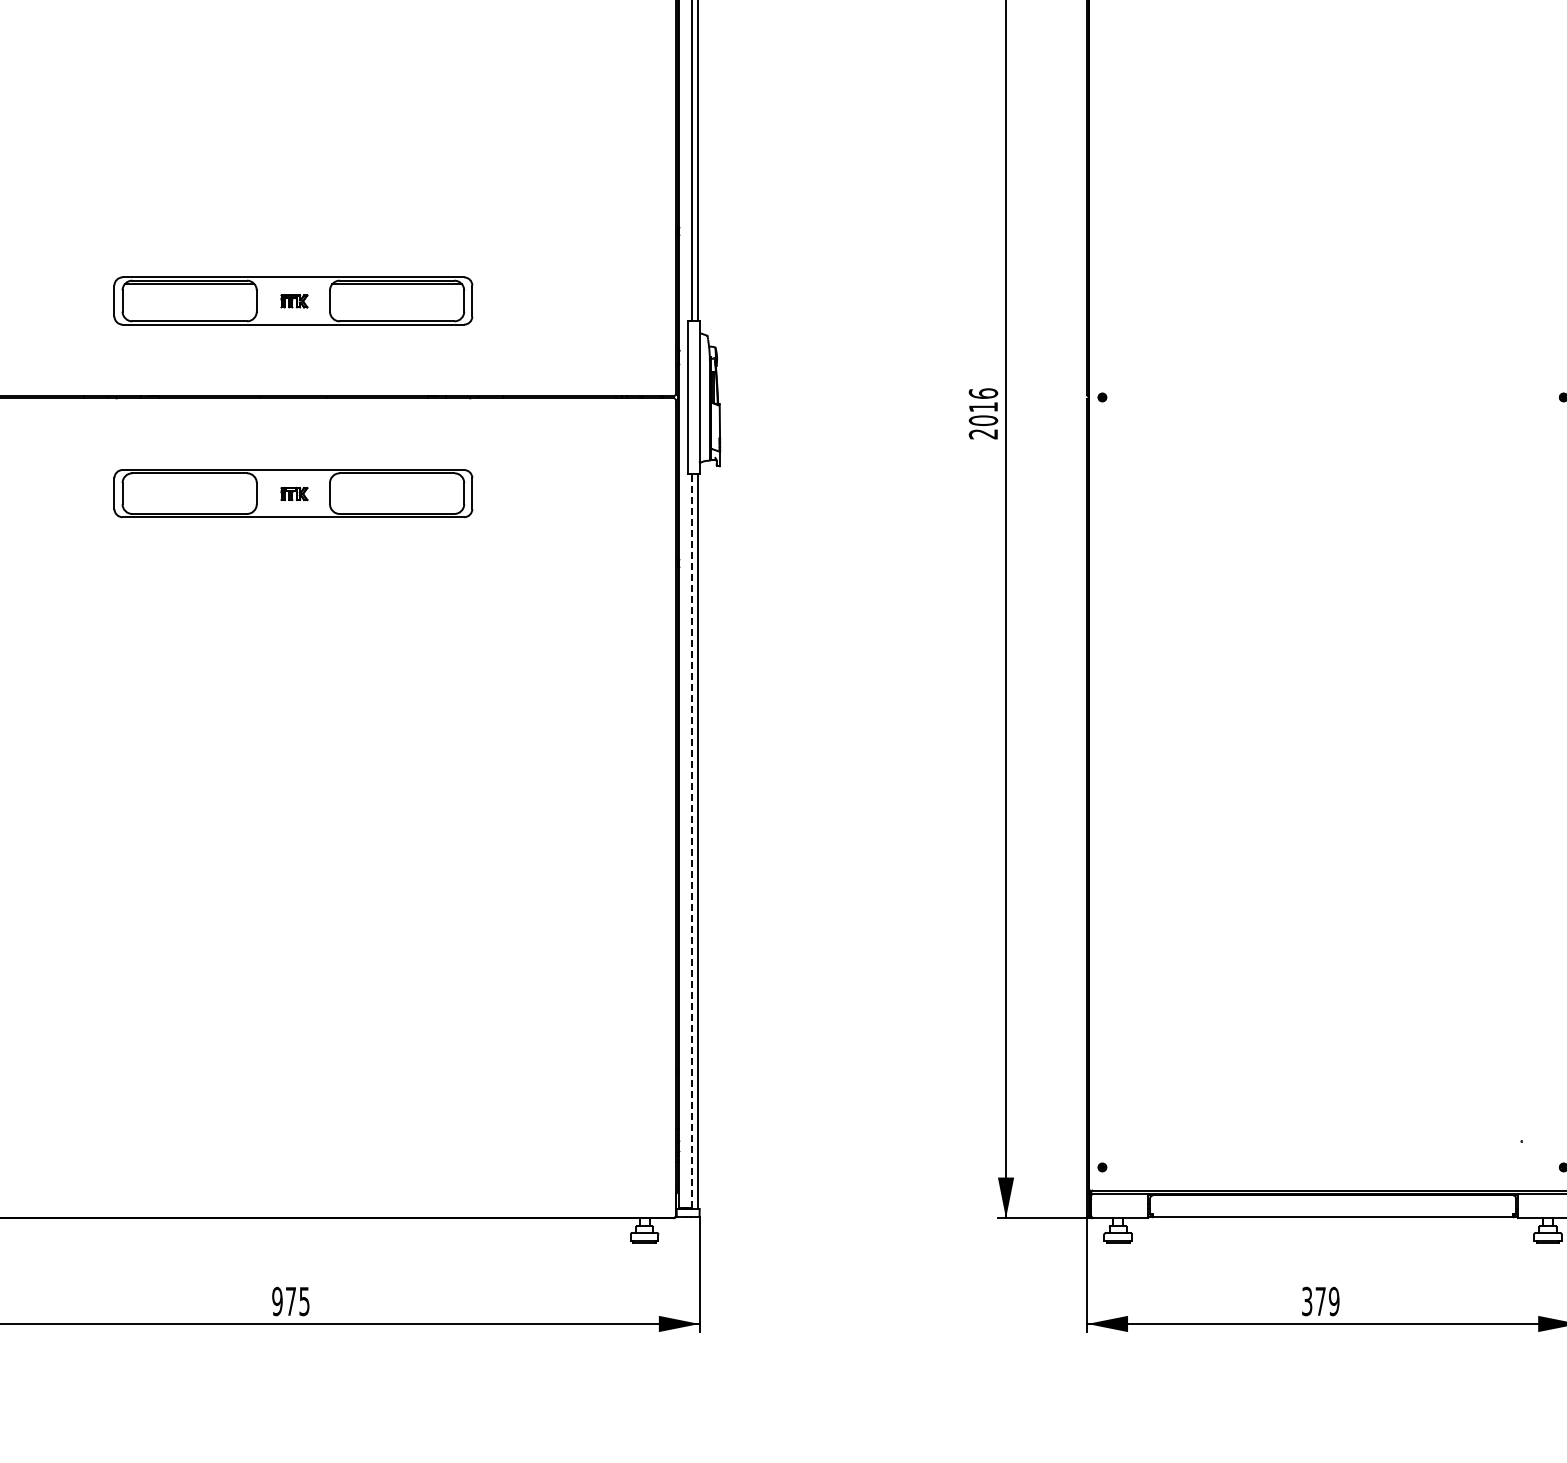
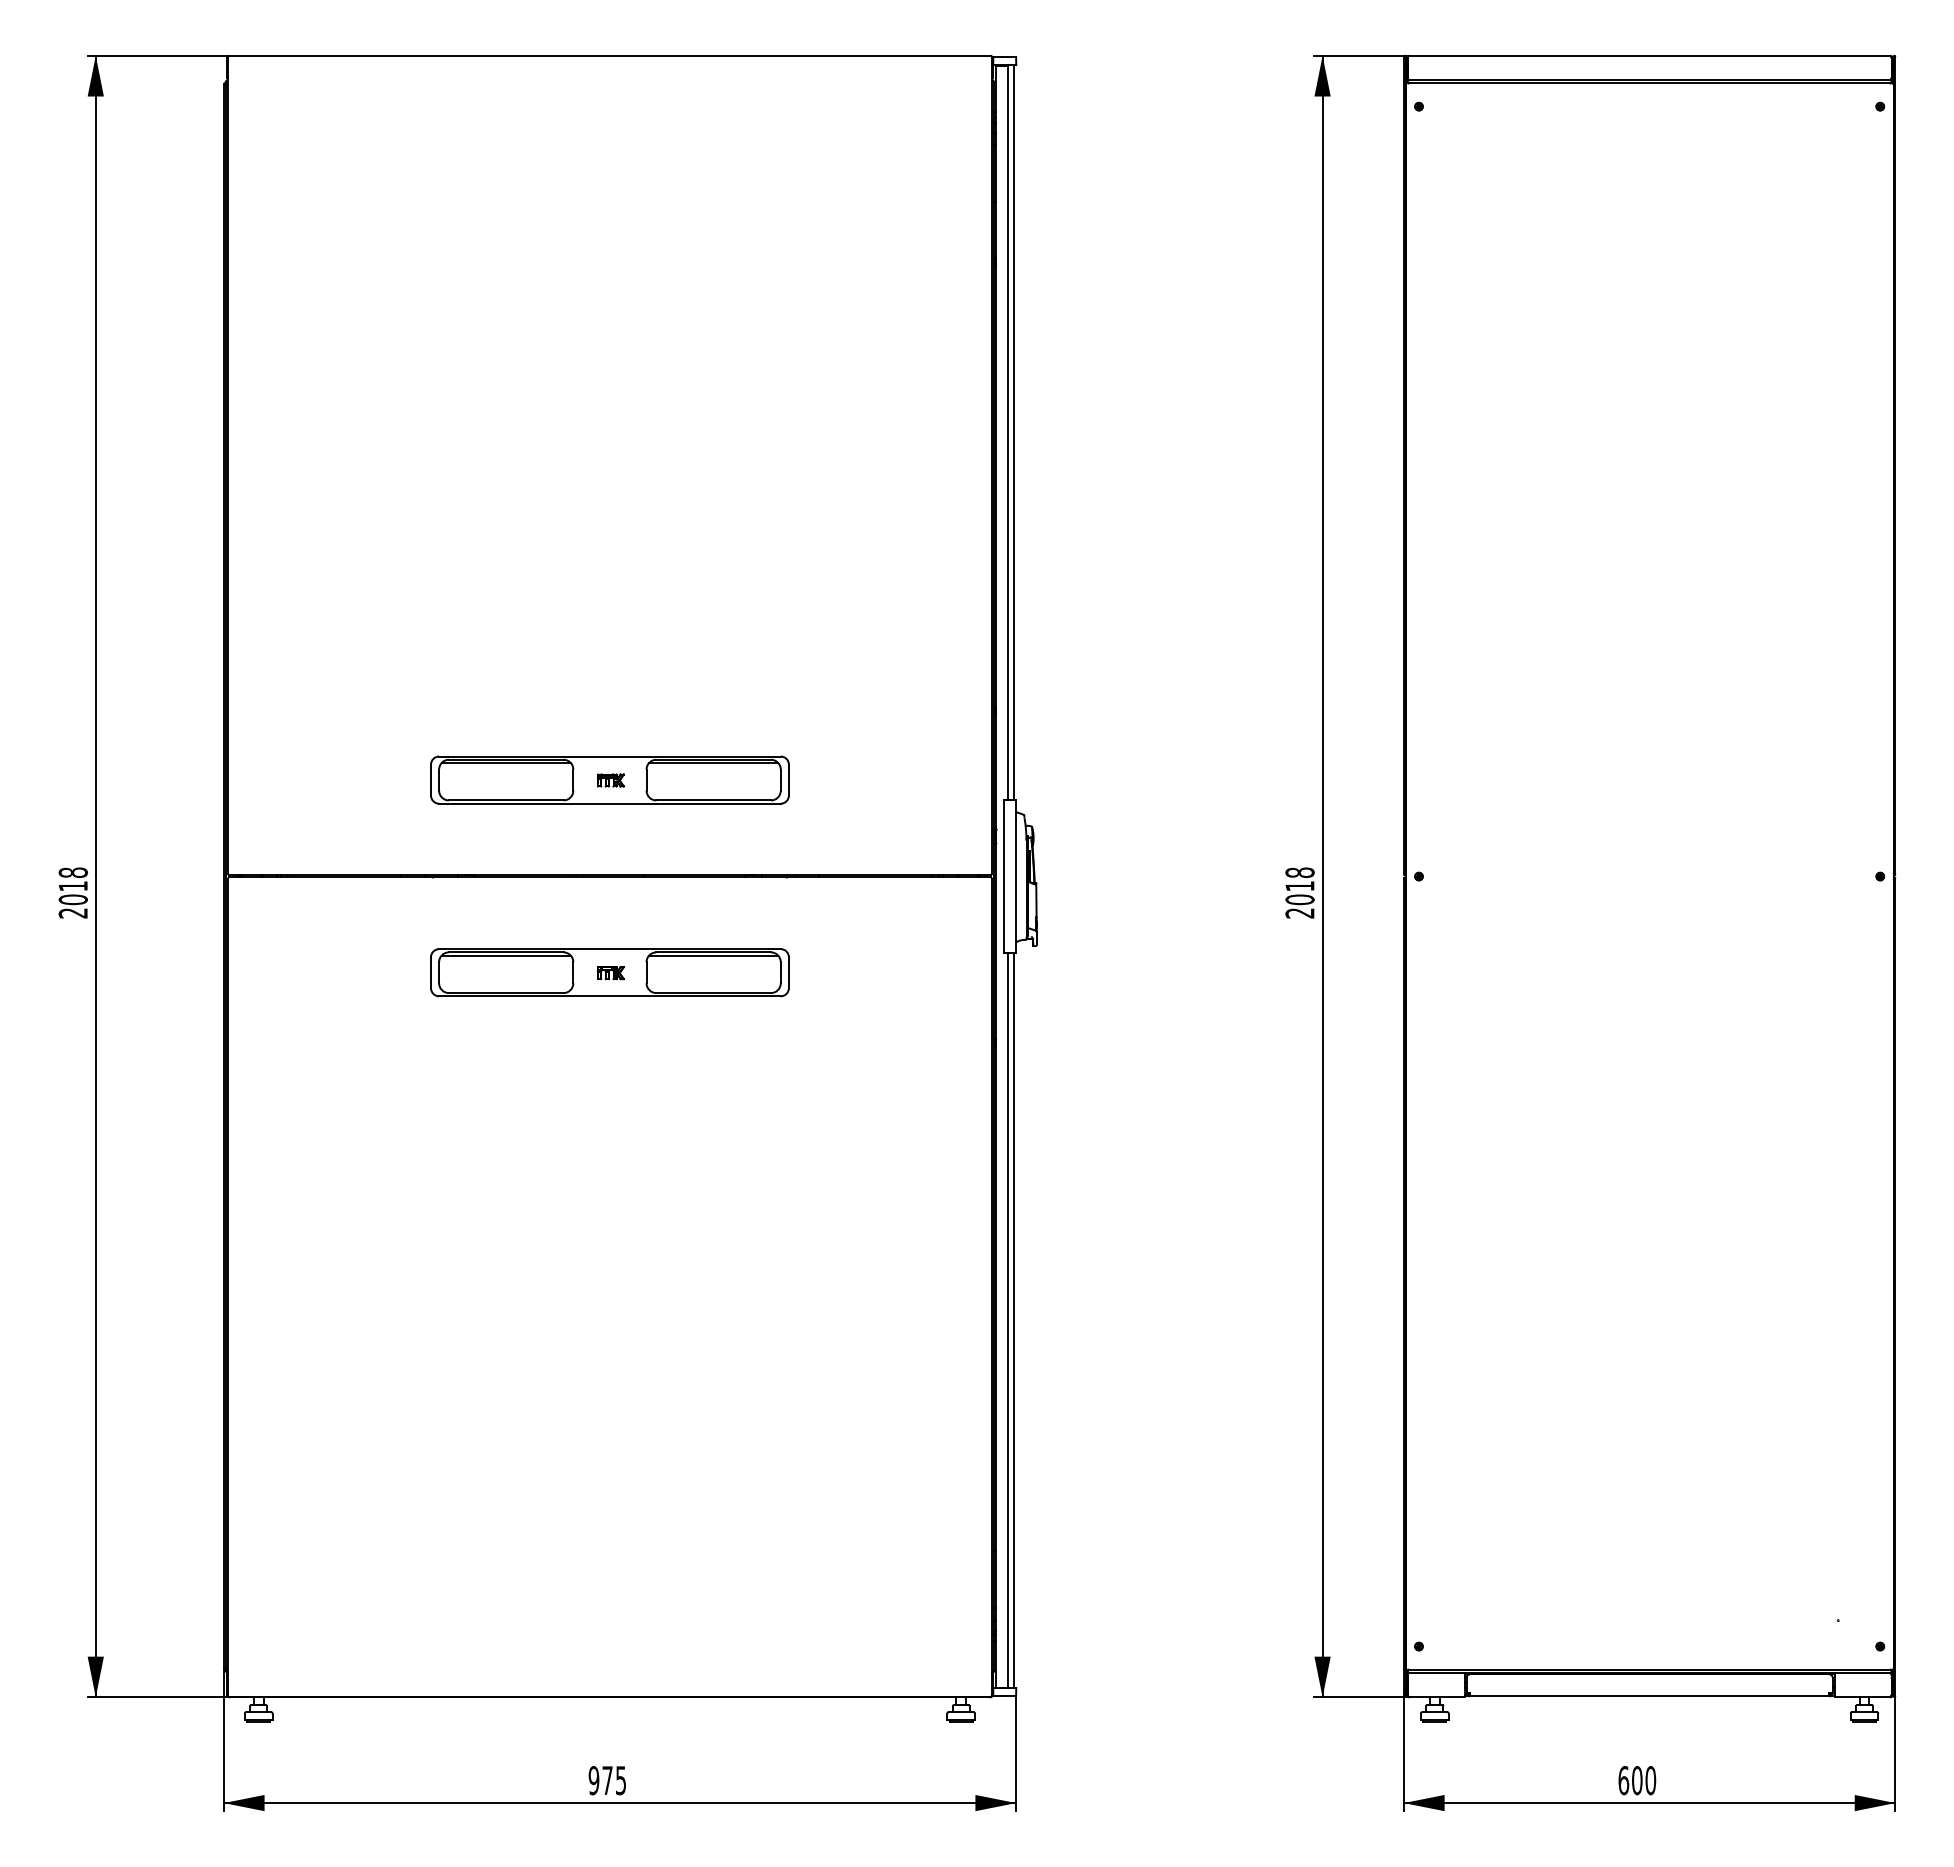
text: (982, 393) -> (1299, 872), 2016 -> 2018
line: (188, 476) -> (505, 955), added
line: (396, 476) -> (713, 955), added
line: (691, 840) -> (1008, 1319), dashed -> solid
text: (1320, 1301) -> (1637, 1780), 379 -> 600

